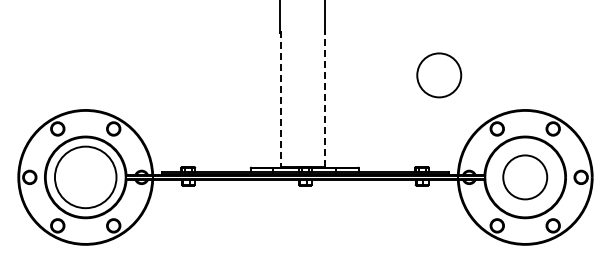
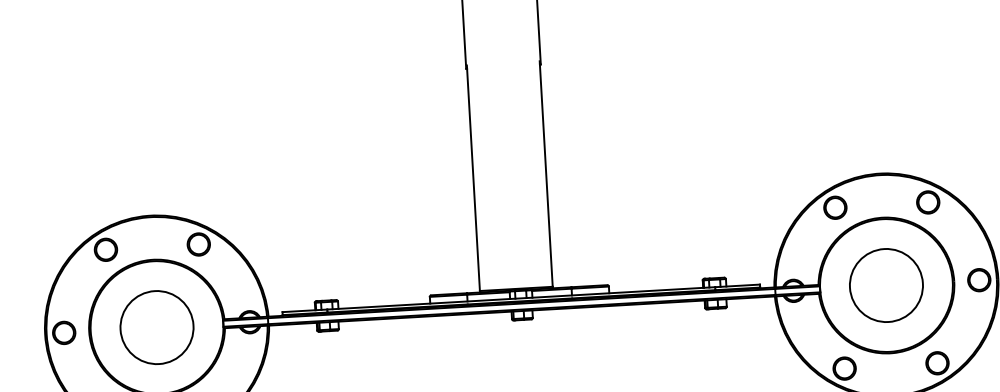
circle: (439, 75) -> (734, 124), removed
line: (280, 98) -> (472, 177), dashed -> solid
line: (324, 98) -> (545, 173), dashed -> solid
circle: (85, 177) -> (156, 327), size x0.71

